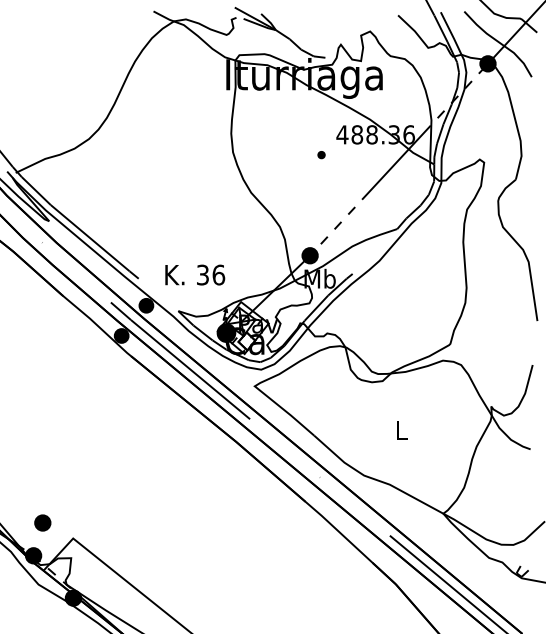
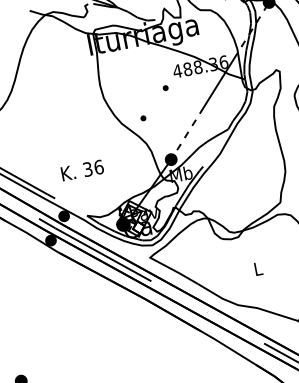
part: (282, 191) -> (143, 118), added
text: (195, 274) -> (82, 170), moved

